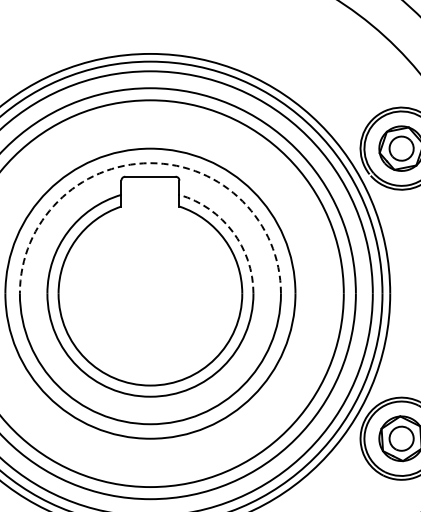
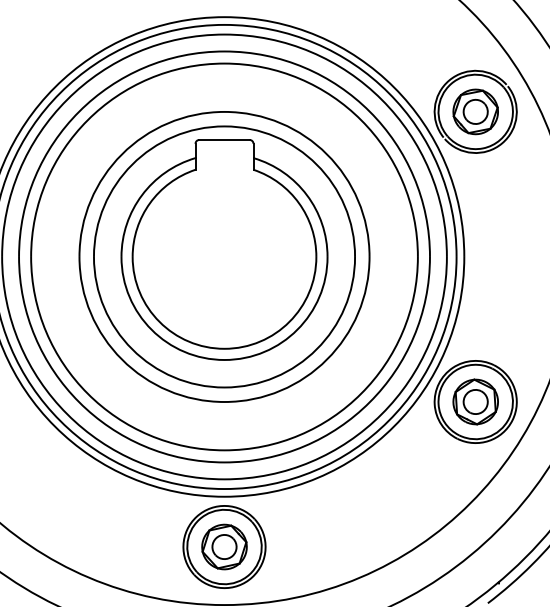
arc: (150, 163) -> (224, 126), dashed -> solid
arc: (232, 232) -> (306, 195), dashed -> solid

